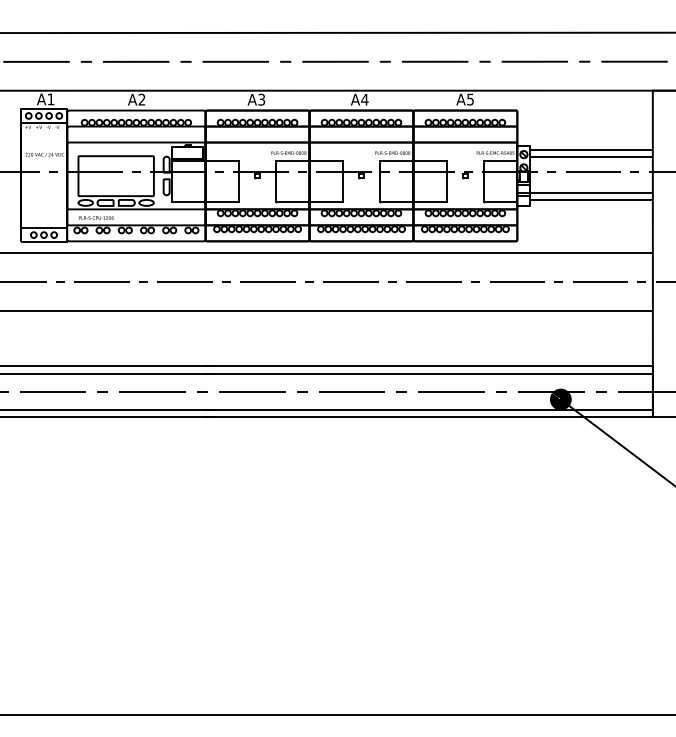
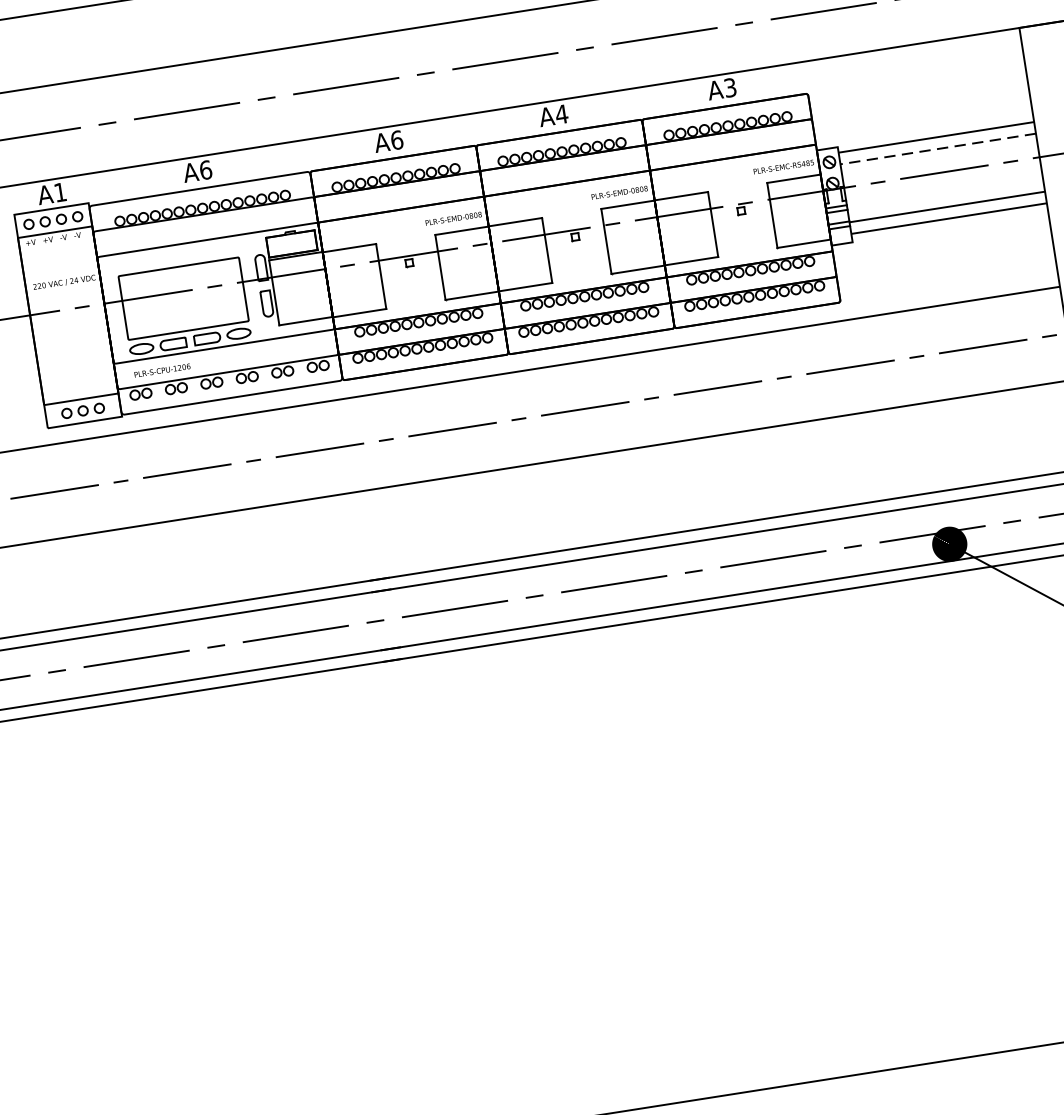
text: (470, 98) -> (730, 86), A5 -> A3
text: (141, 99) -> (204, 169), A2 -> A6
text: (261, 99) -> (396, 139), A3 -> A6
line: (591, 156) -> (937, 148), solid -> dashed

